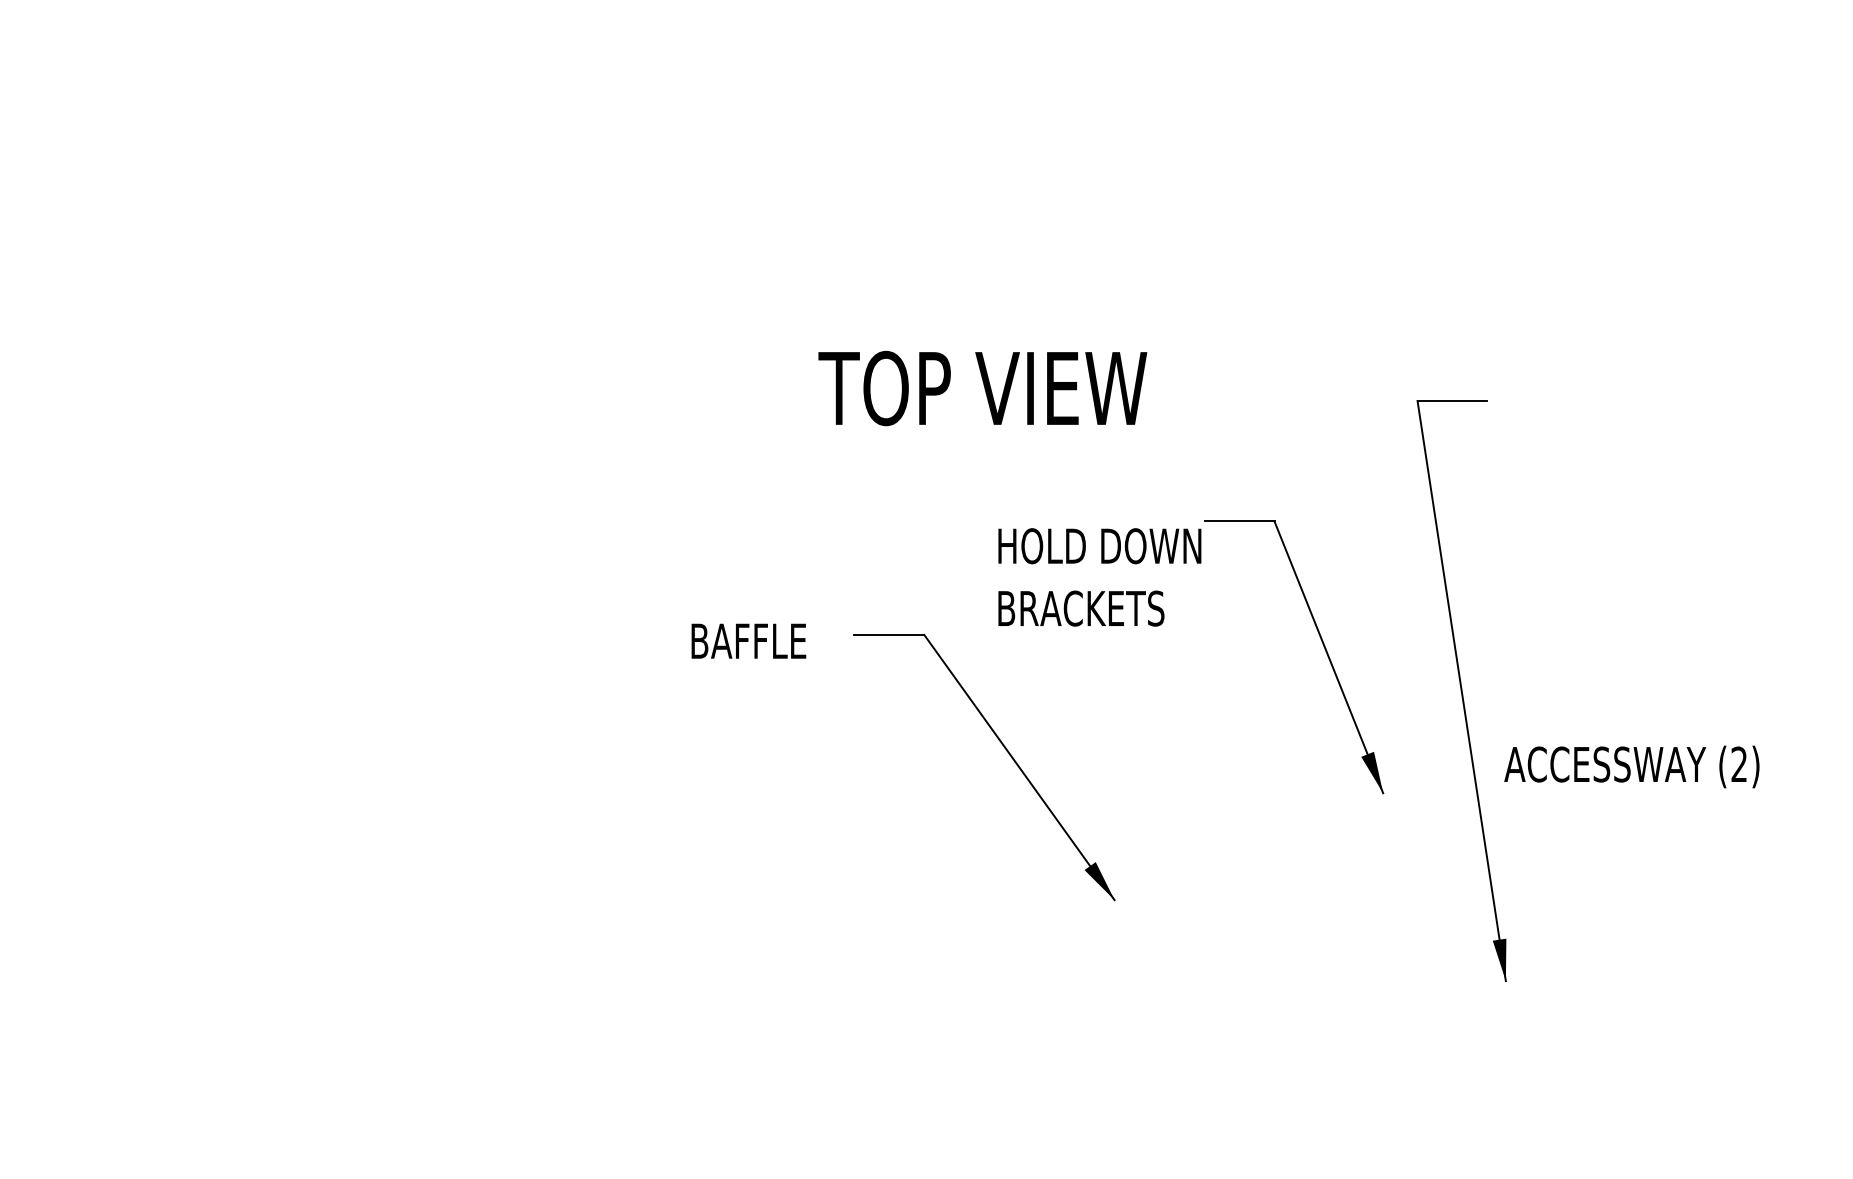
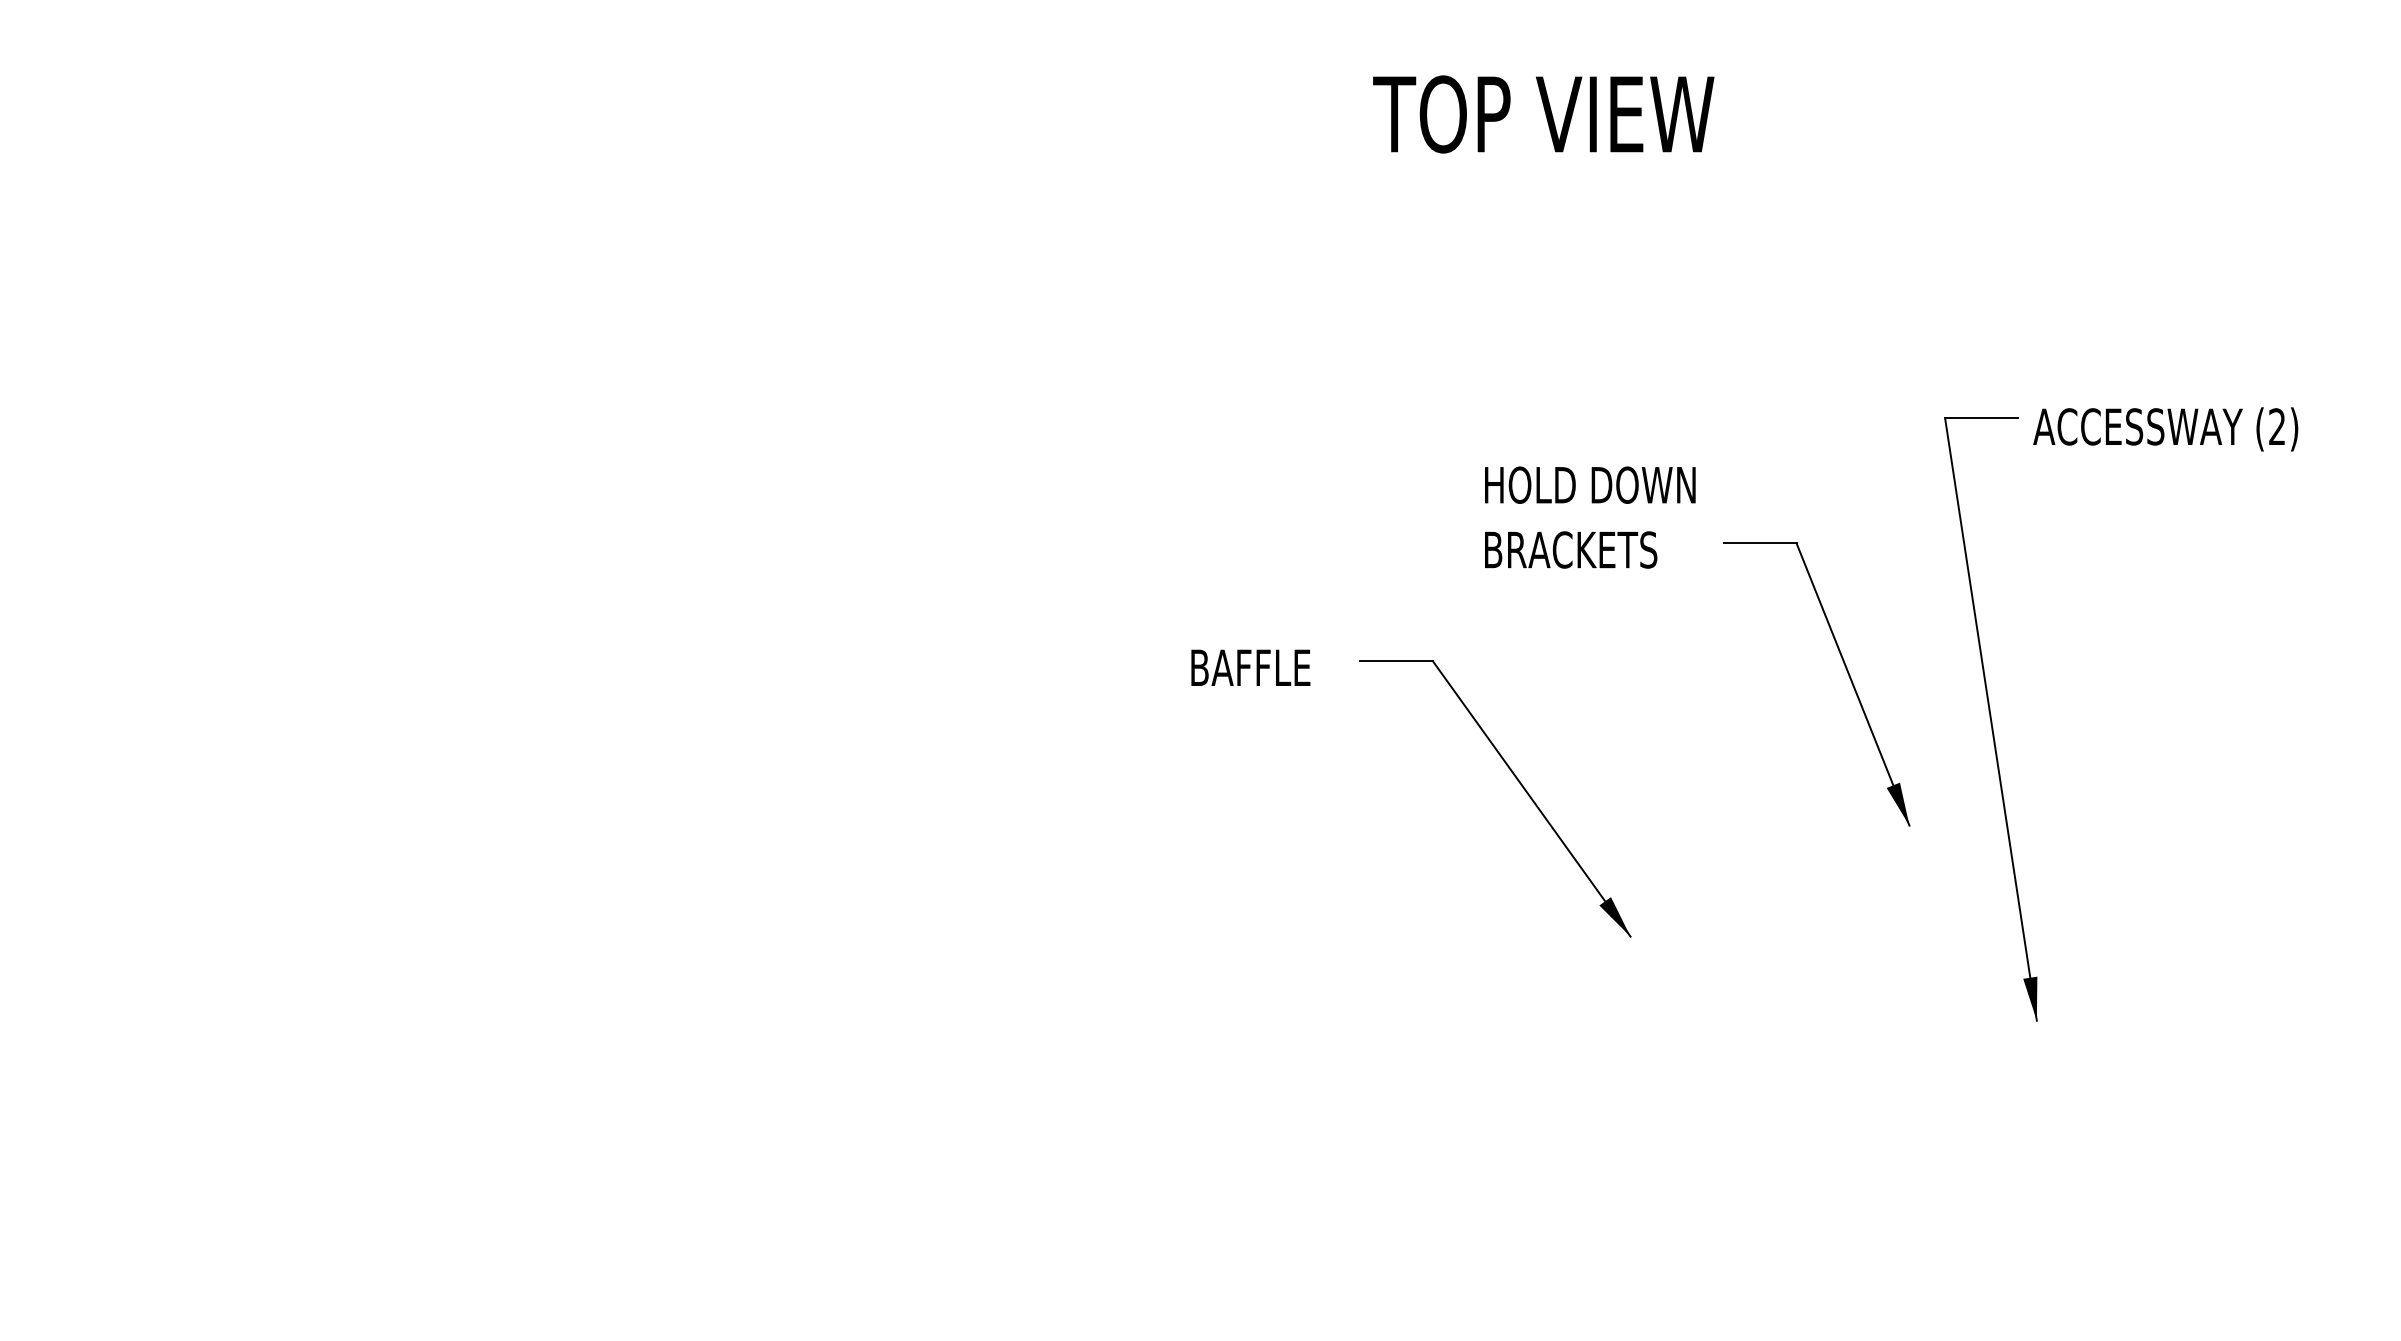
text: (982, 388) -> (1543, 114), moved
text: (1100, 577) -> (1590, 517), moved
text: (1631, 767) -> (2165, 429), moved

